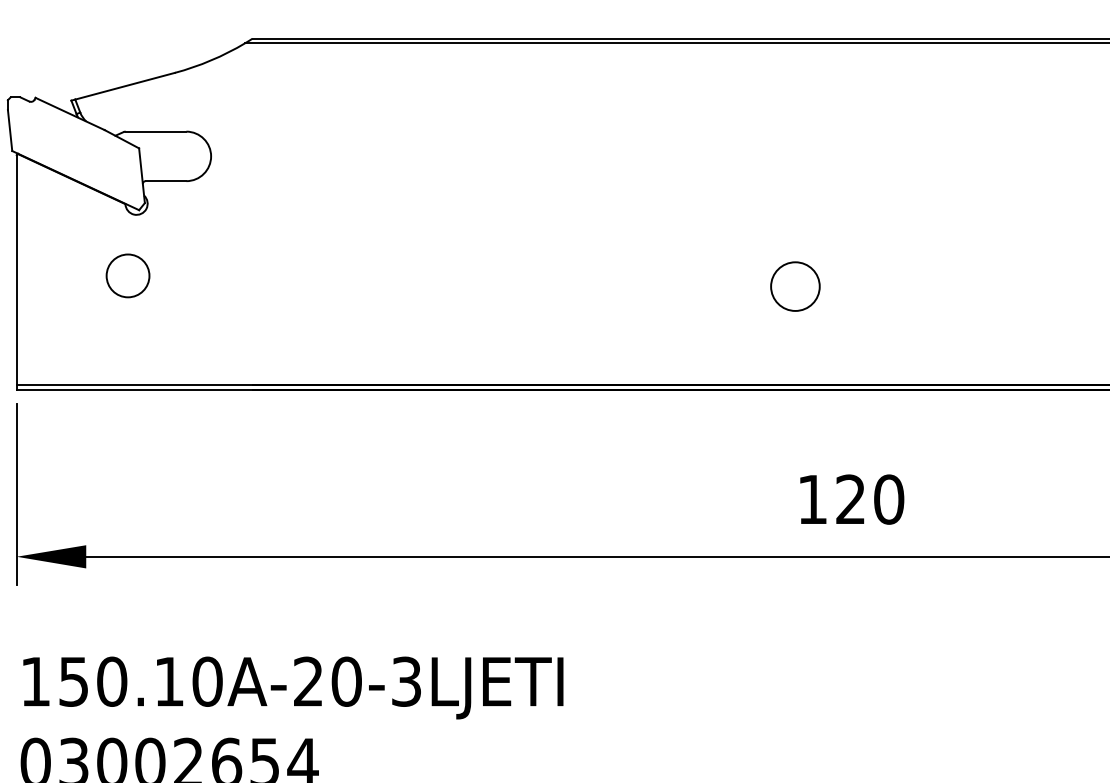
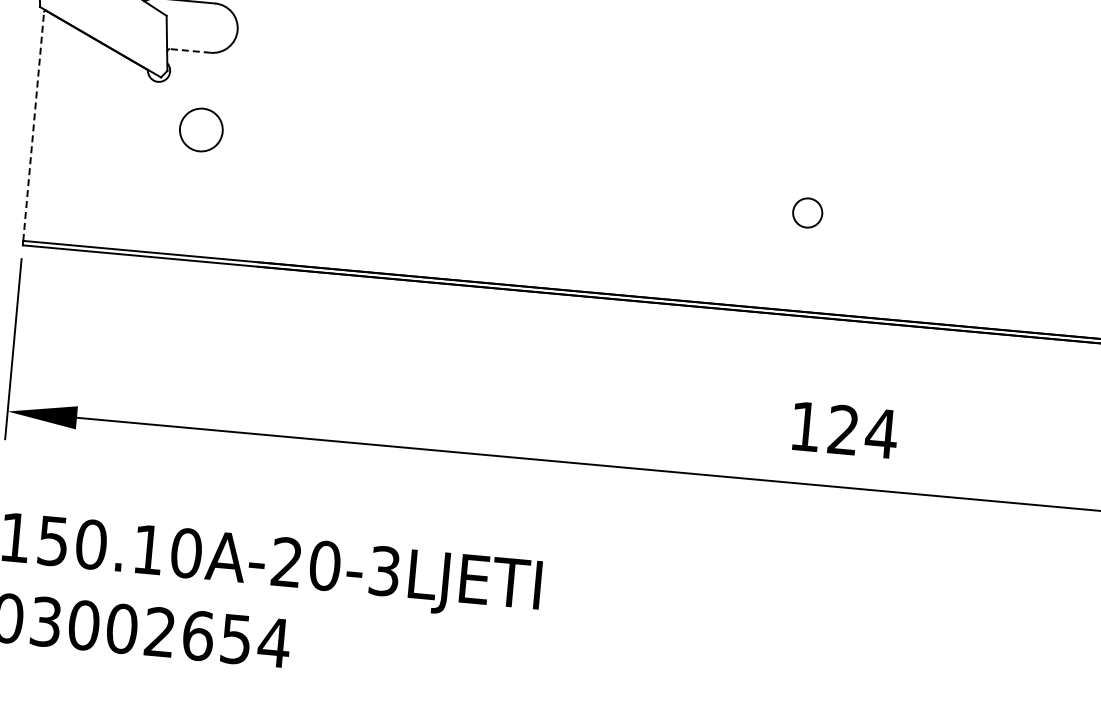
line: (165, 181) -> (189, 51), solid -> dashed
line: (16, 269) -> (33, 125), solid -> dashed
circle: (127, 275) -> (200, 129), moved
circle: (795, 286) -> (807, 212), size x0.6
text: (888, 499) -> (881, 433), 120 -> 124

